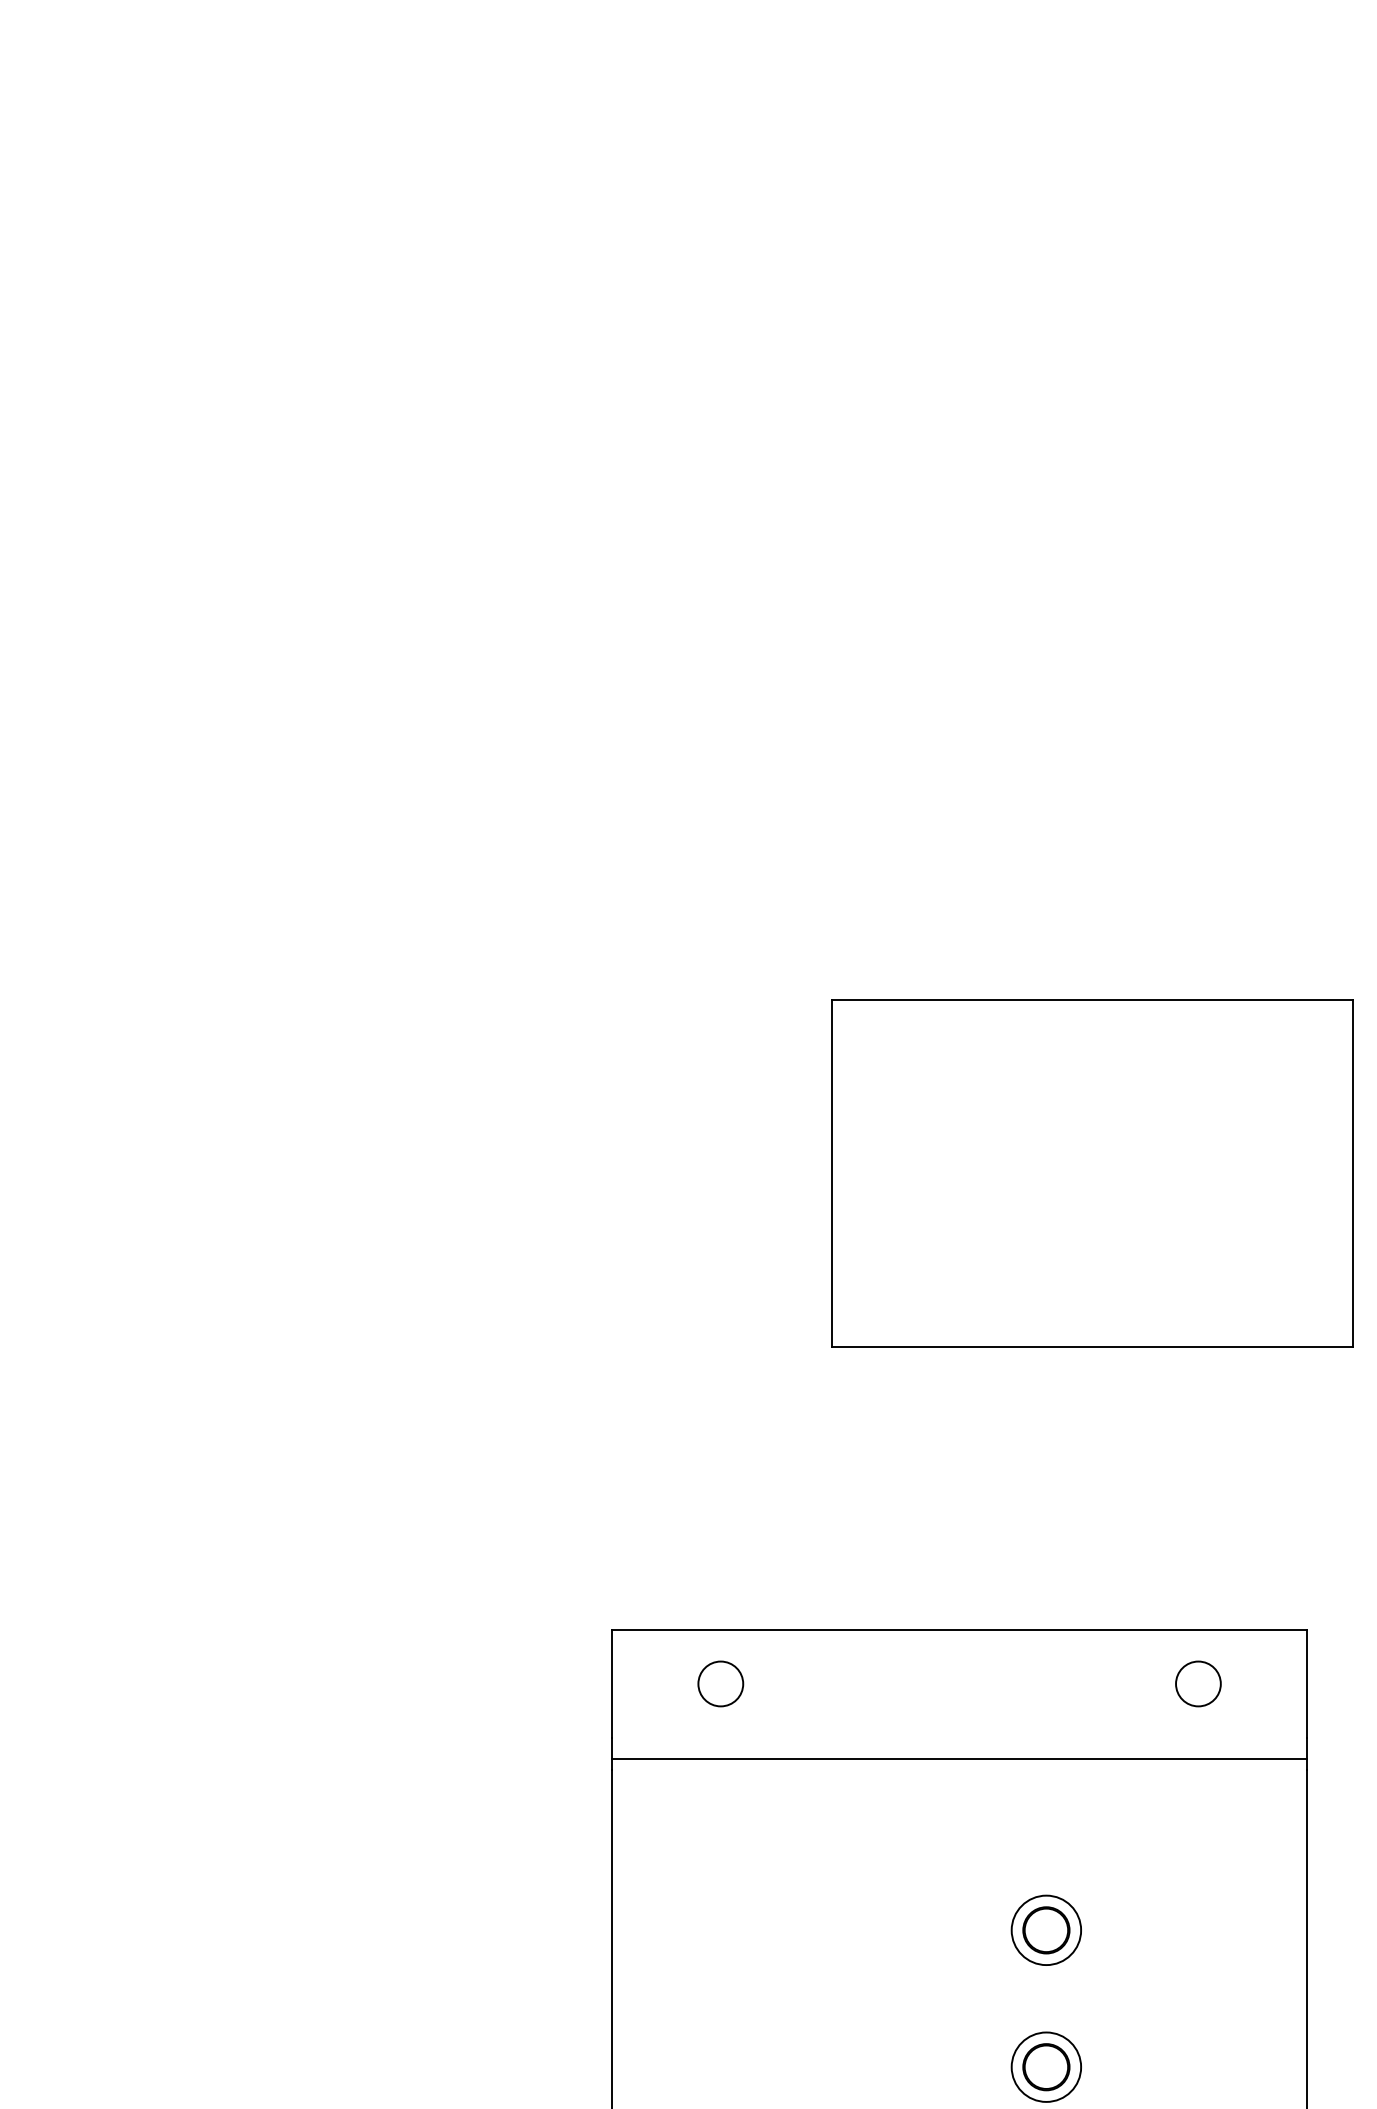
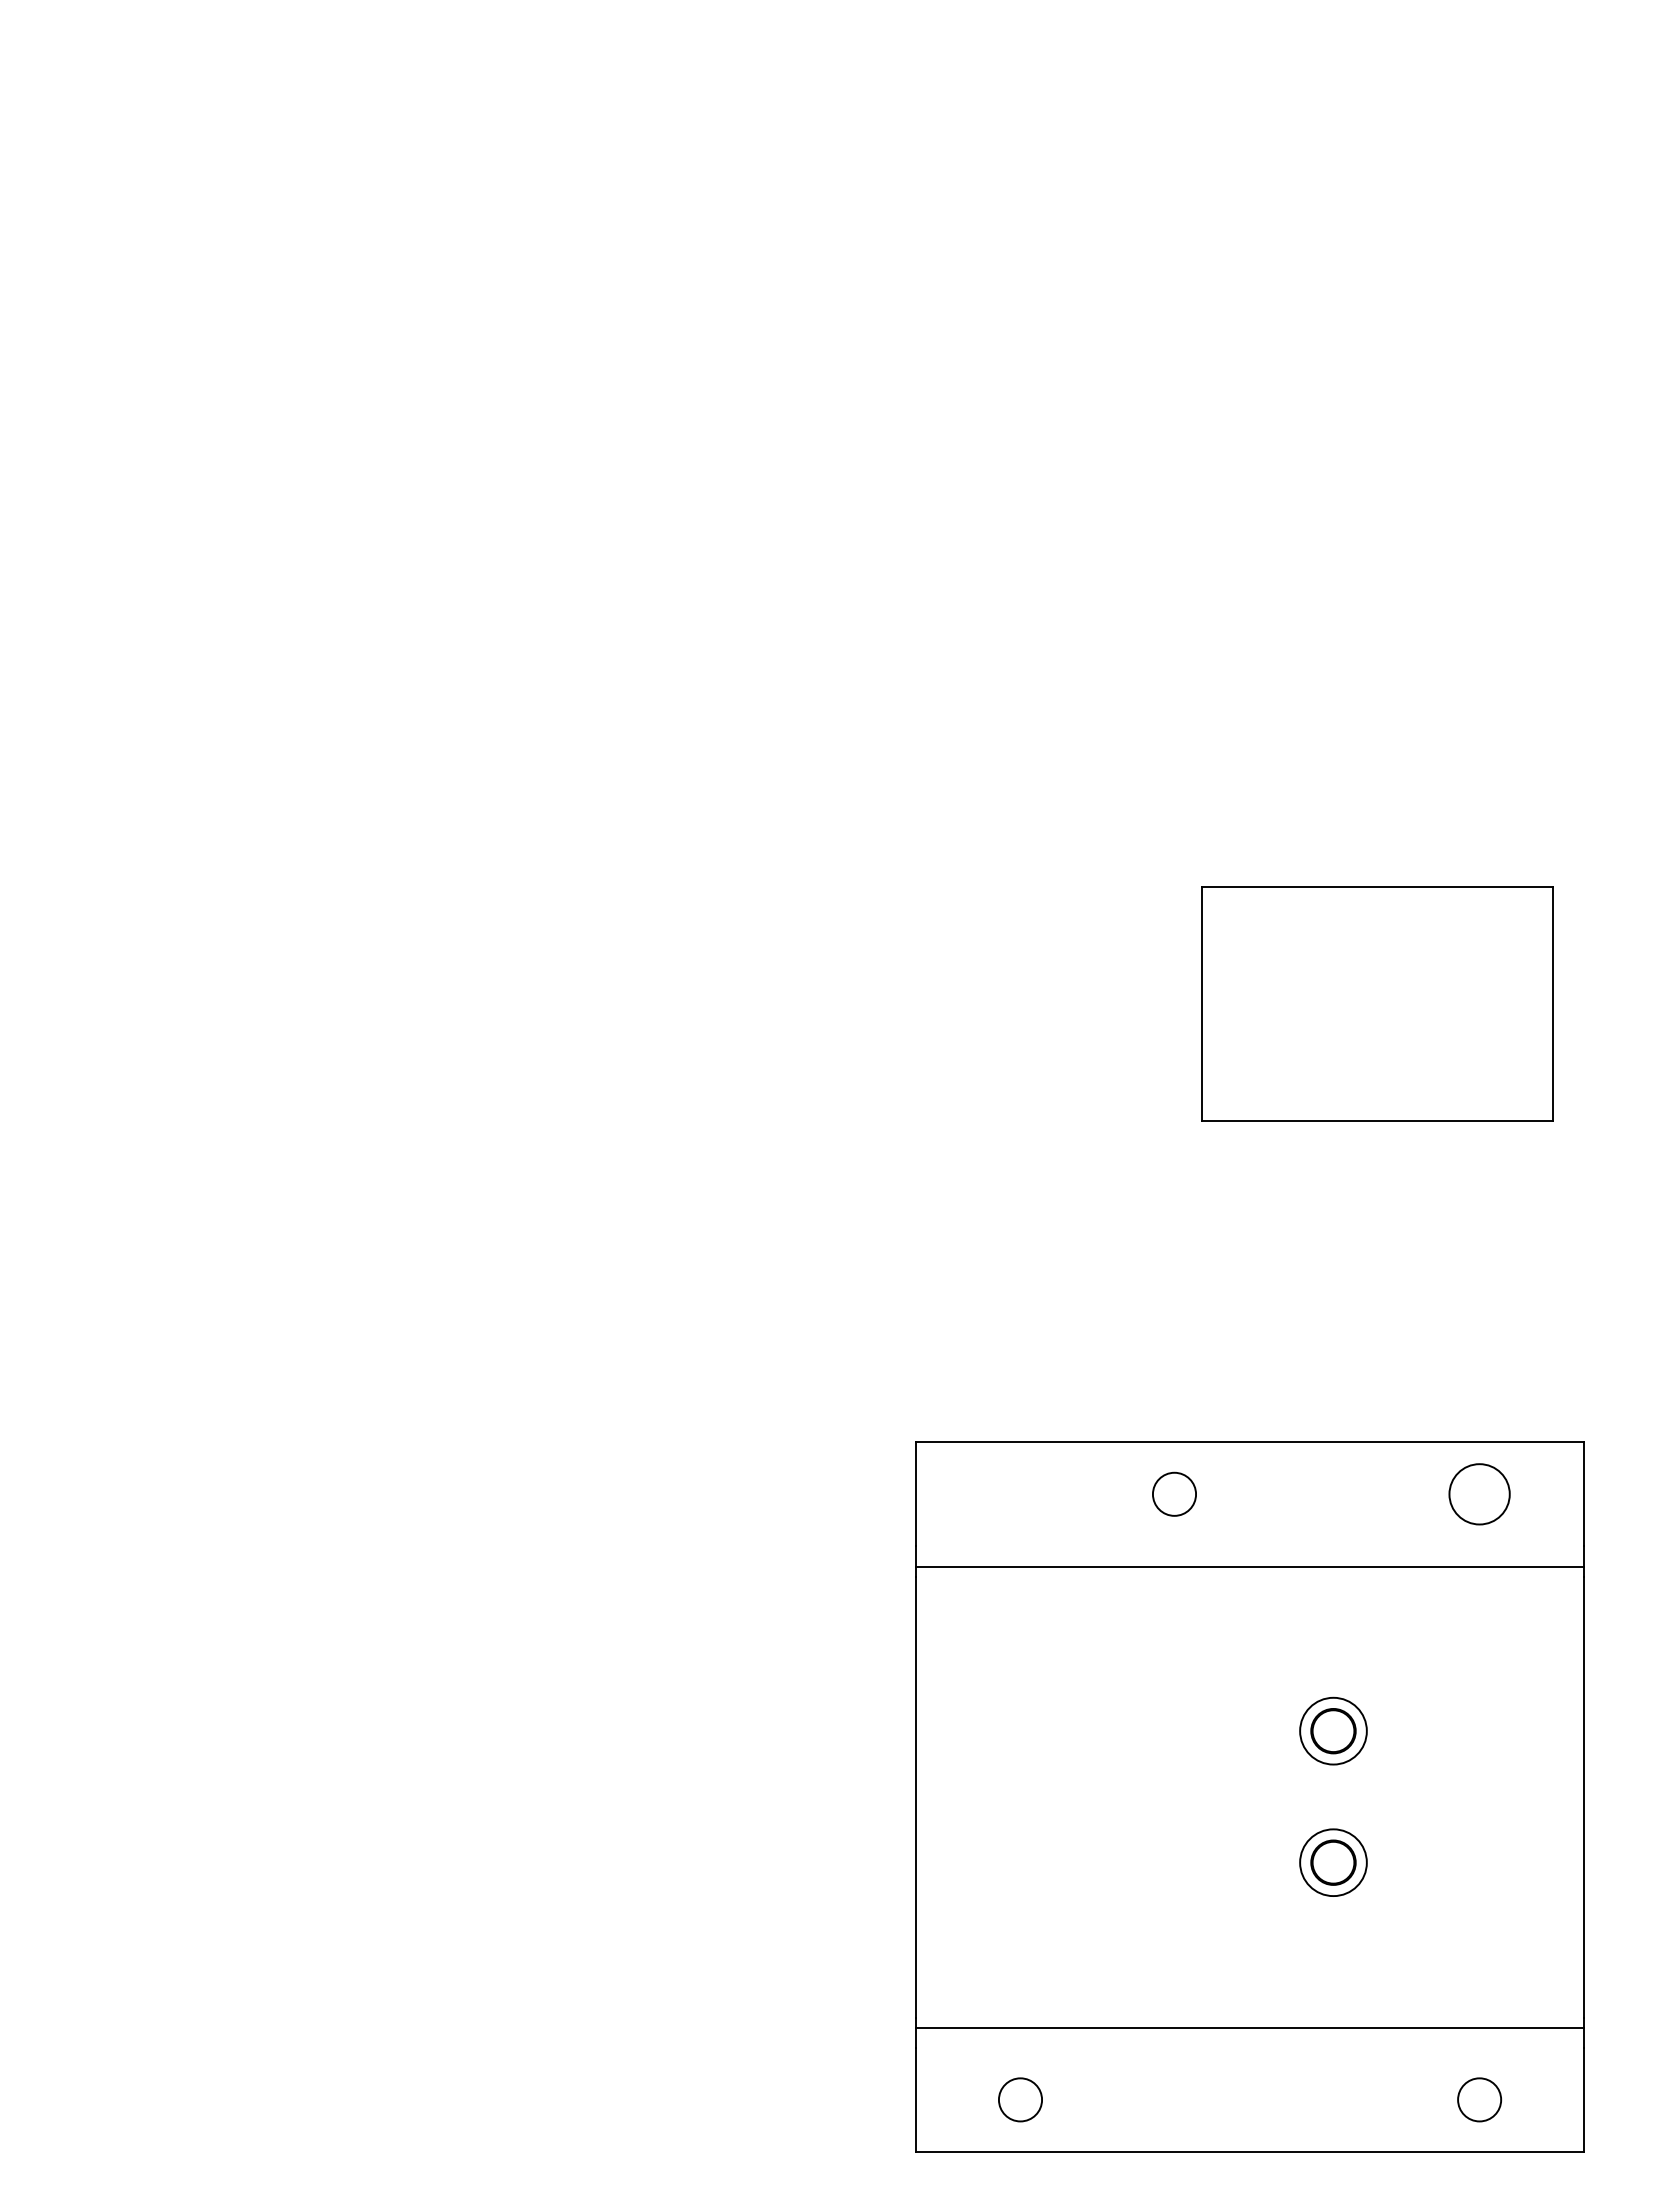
part: (1092, 1173) -> (1377, 1003), size x0.7
circle: (720, 1683) -> (1174, 1493), moved
circle: (1198, 1683) -> (1479, 1493), size x1.4

